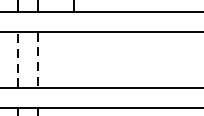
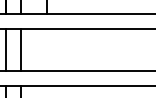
line: (18, 60) -> (6, 50), dashed -> solid
line: (37, 60) -> (20, 50), dashed -> solid

